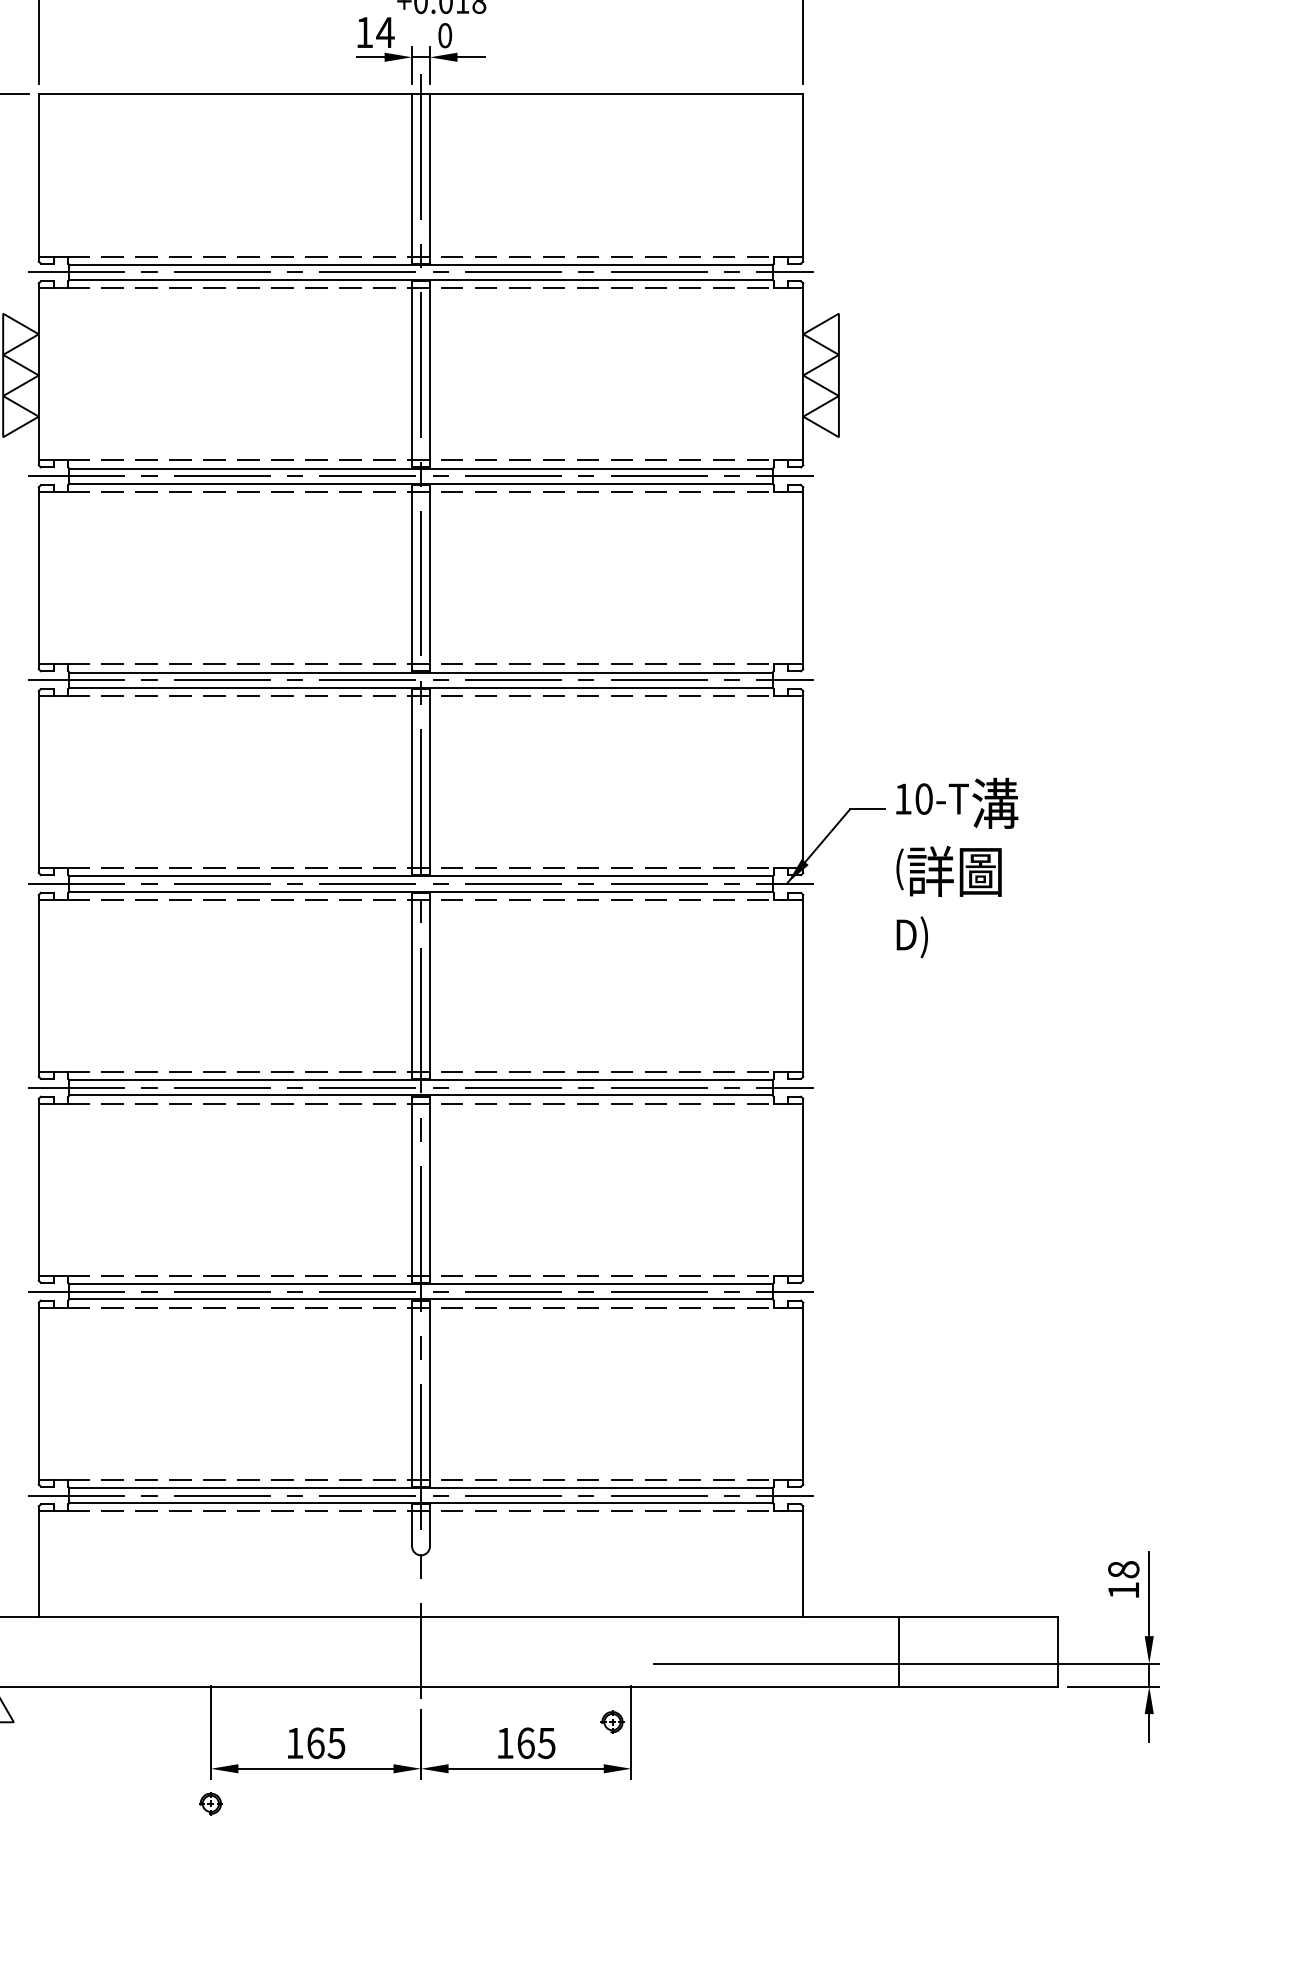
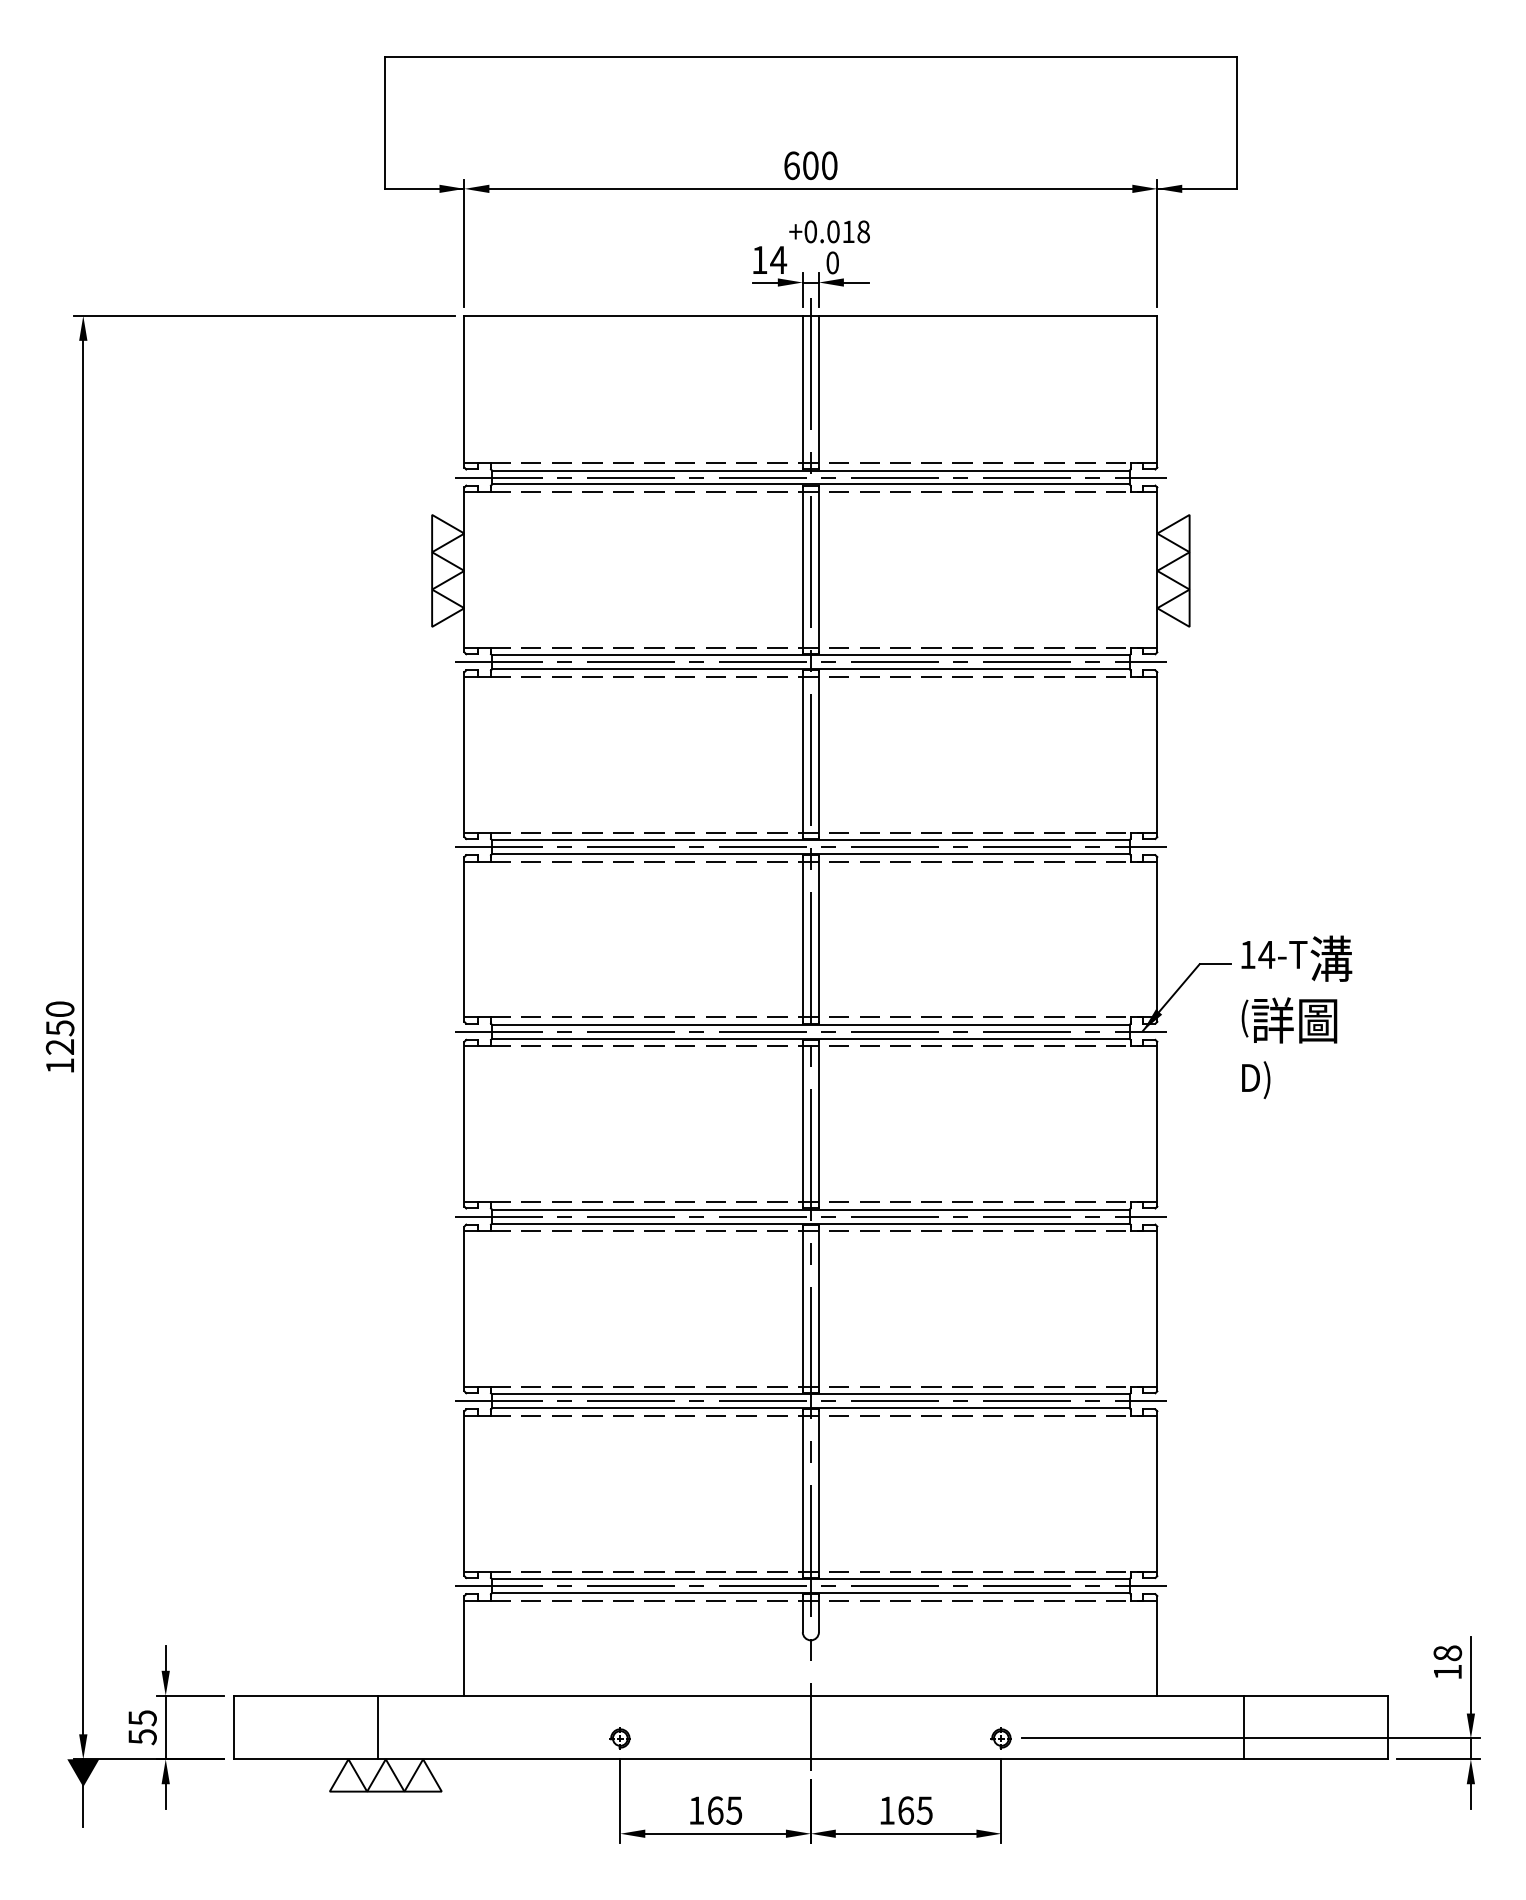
text: (923, 798) -> (1266, 954), 10-T -> 14-T
part: (611, 1722) -> (1000, 1738), moved
part: (209, 1803) -> (619, 1738), moved

